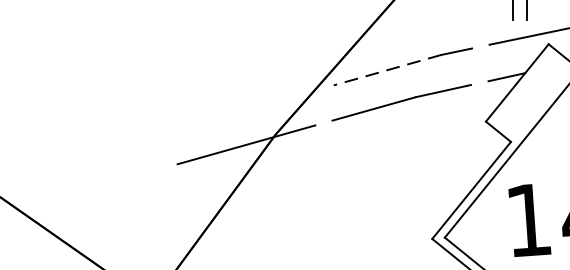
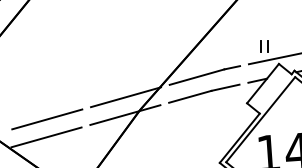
line: (386, 70) -> (196, 77), dashed -> solid
line: (248, 110) -> (126, 97), added
line: (93, 153) -> (47, 119), added
line: (91, 188) -> (46, 137), added

